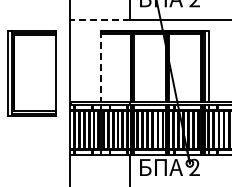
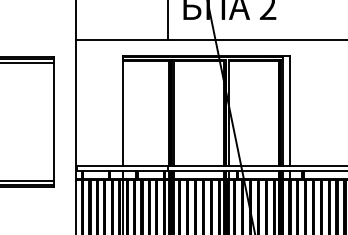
line: (100, 20) -> (122, 40), dashed -> solid
line: (100, 66) -> (122, 111), dashed -> solid

